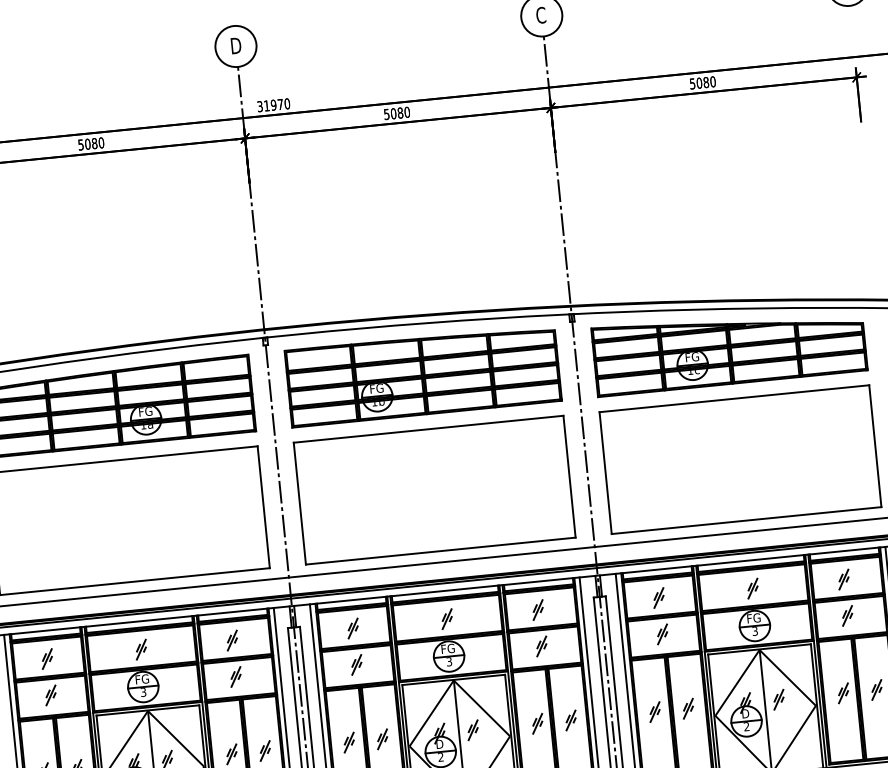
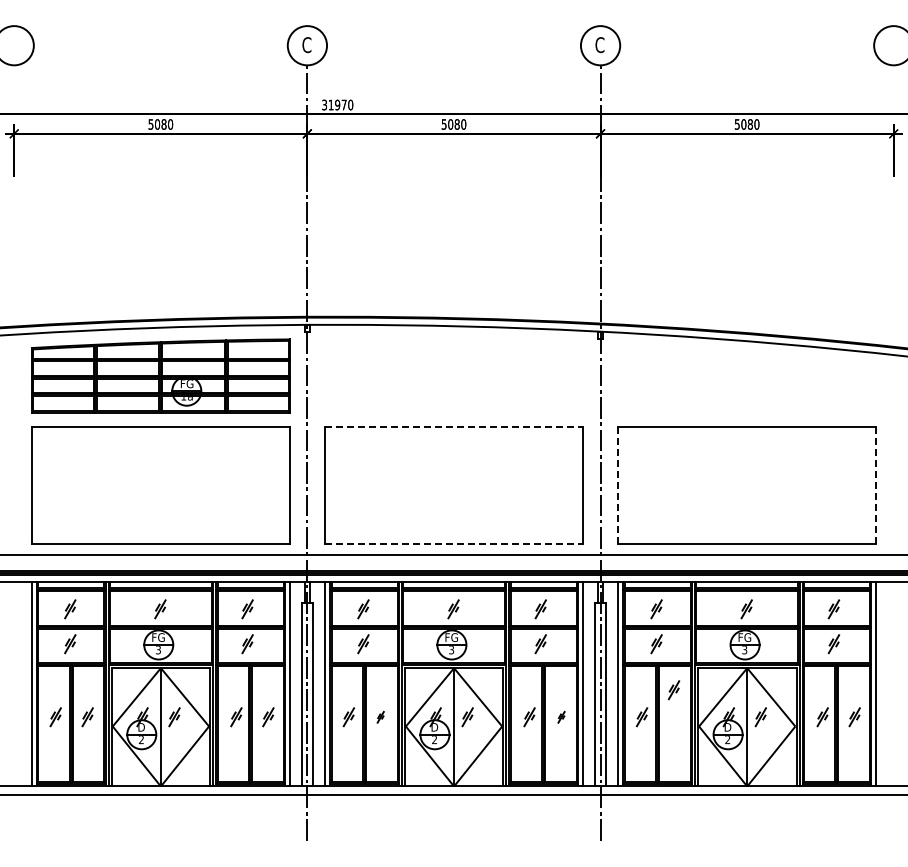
text: (236, 46) -> (307, 45), D -> C
part: (728, 348) -> (746, 379), removed
part: (422, 375) -> (453, 375), removed
line: (429, 429) -> (454, 427), solid -> dashed
line: (875, 447) -> (876, 486), solid -> dashed
line: (605, 472) -> (617, 485), solid -> dashed
line: (441, 551) -> (454, 544), solid -> dashed
part: (687, 709) -> (673, 690), moved
part: (570, 720) -> (561, 717), size x0.6
part: (382, 739) -> (380, 717), size x0.6

